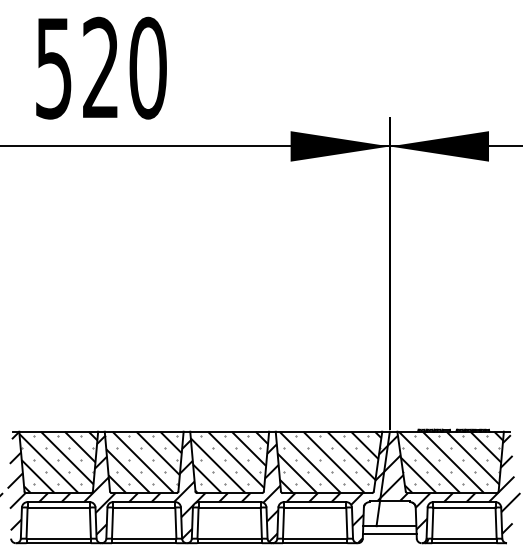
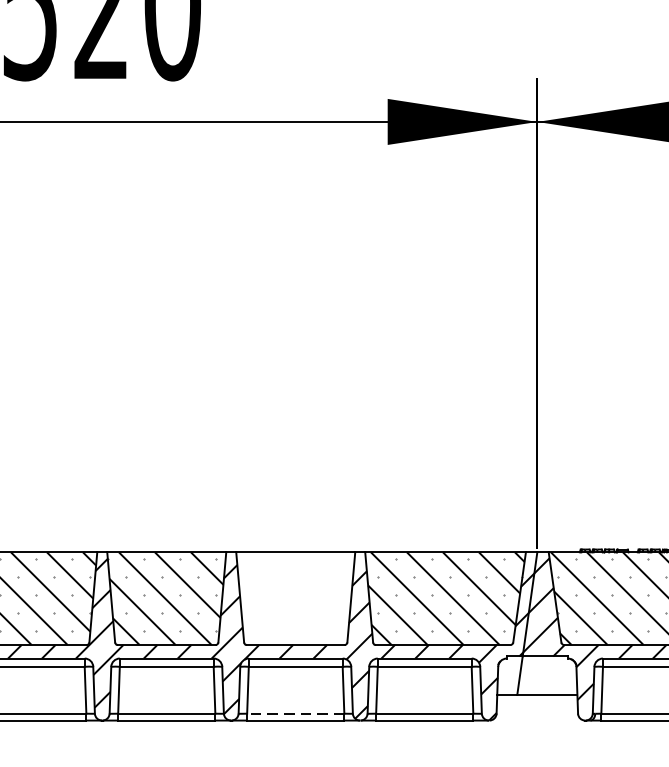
hatch: (229, 462) -> (295, 598), removed
line: (389, 534) -> (536, 707), removed
line: (229, 538) -> (295, 713), solid -> dashed

